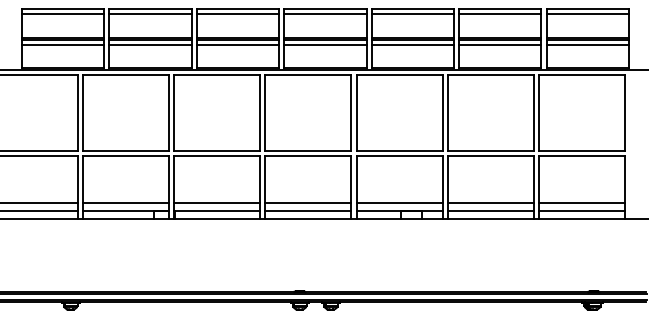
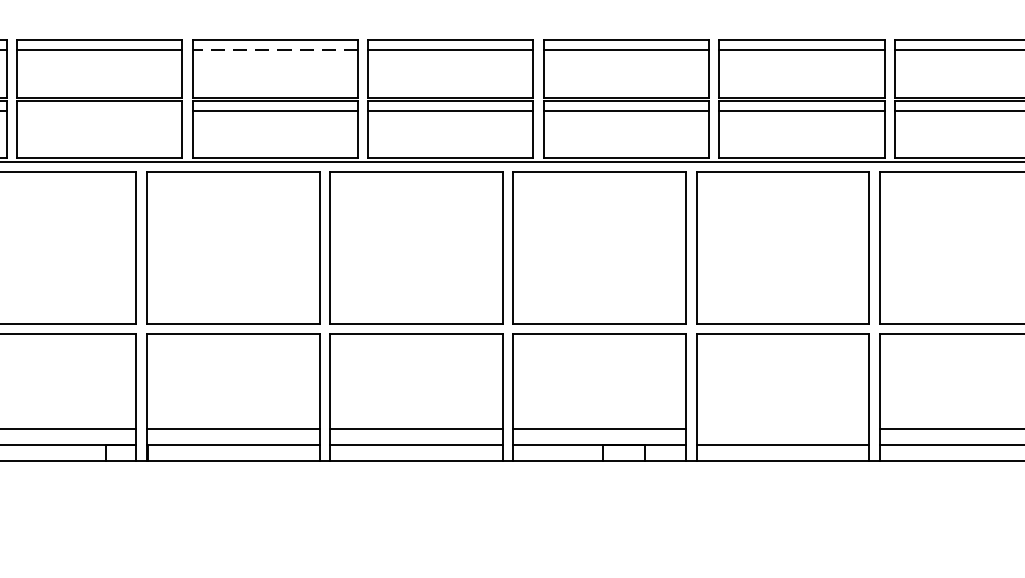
line: (237, 14) -> (274, 50), solid -> dashed
line: (150, 44) -> (99, 110), removed
line: (490, 203) -> (782, 429), removed

